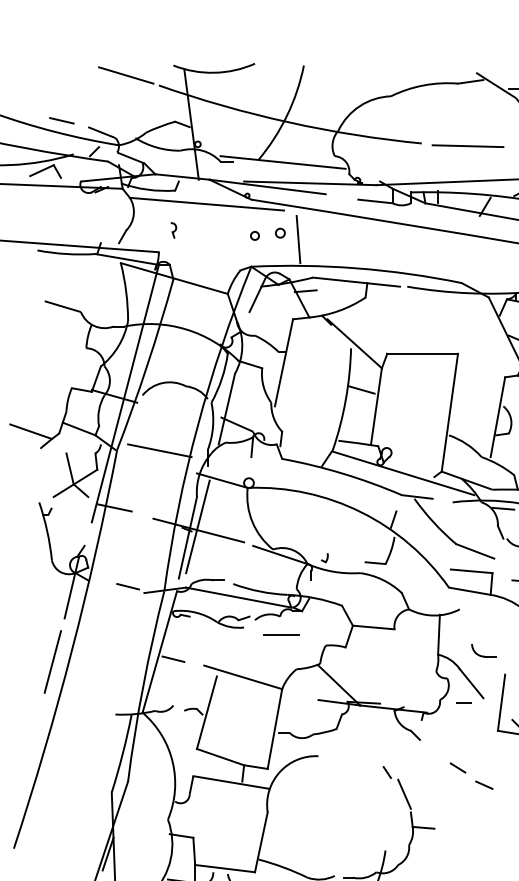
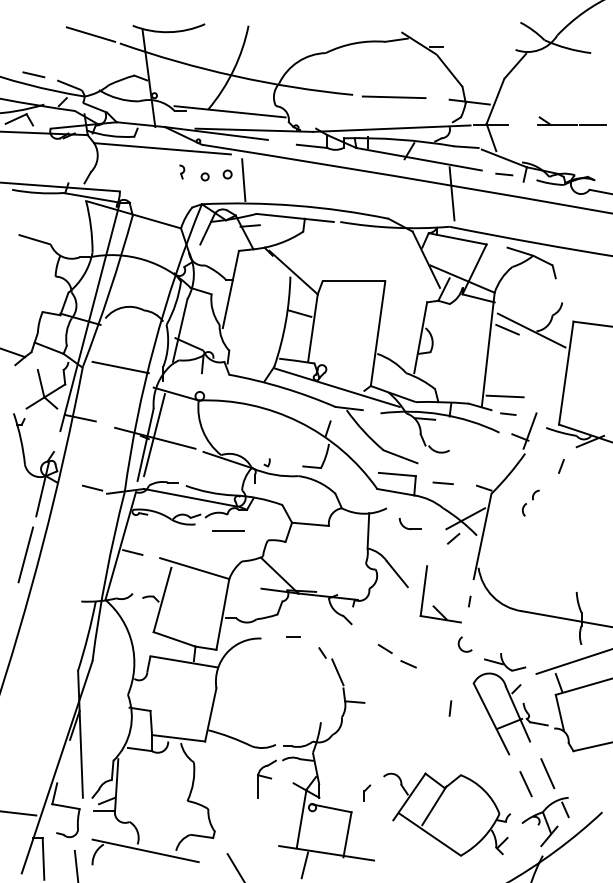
part: (174, 229) -> (182, 171), moved
part: (483, 651) -> (409, 524), moved
line: (463, 702) -> (293, 636), moved

